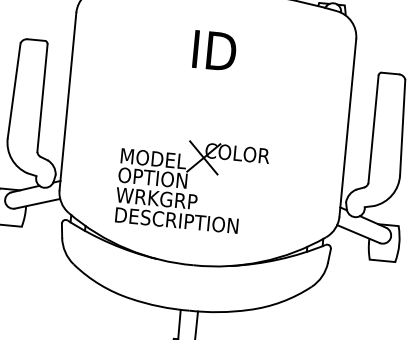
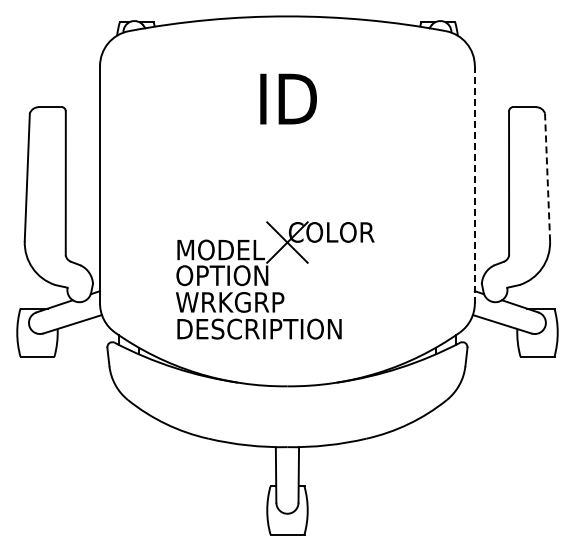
line: (347, 127) -> (474, 184), solid -> dashed
line: (402, 127) -> (547, 177), solid -> dashed

